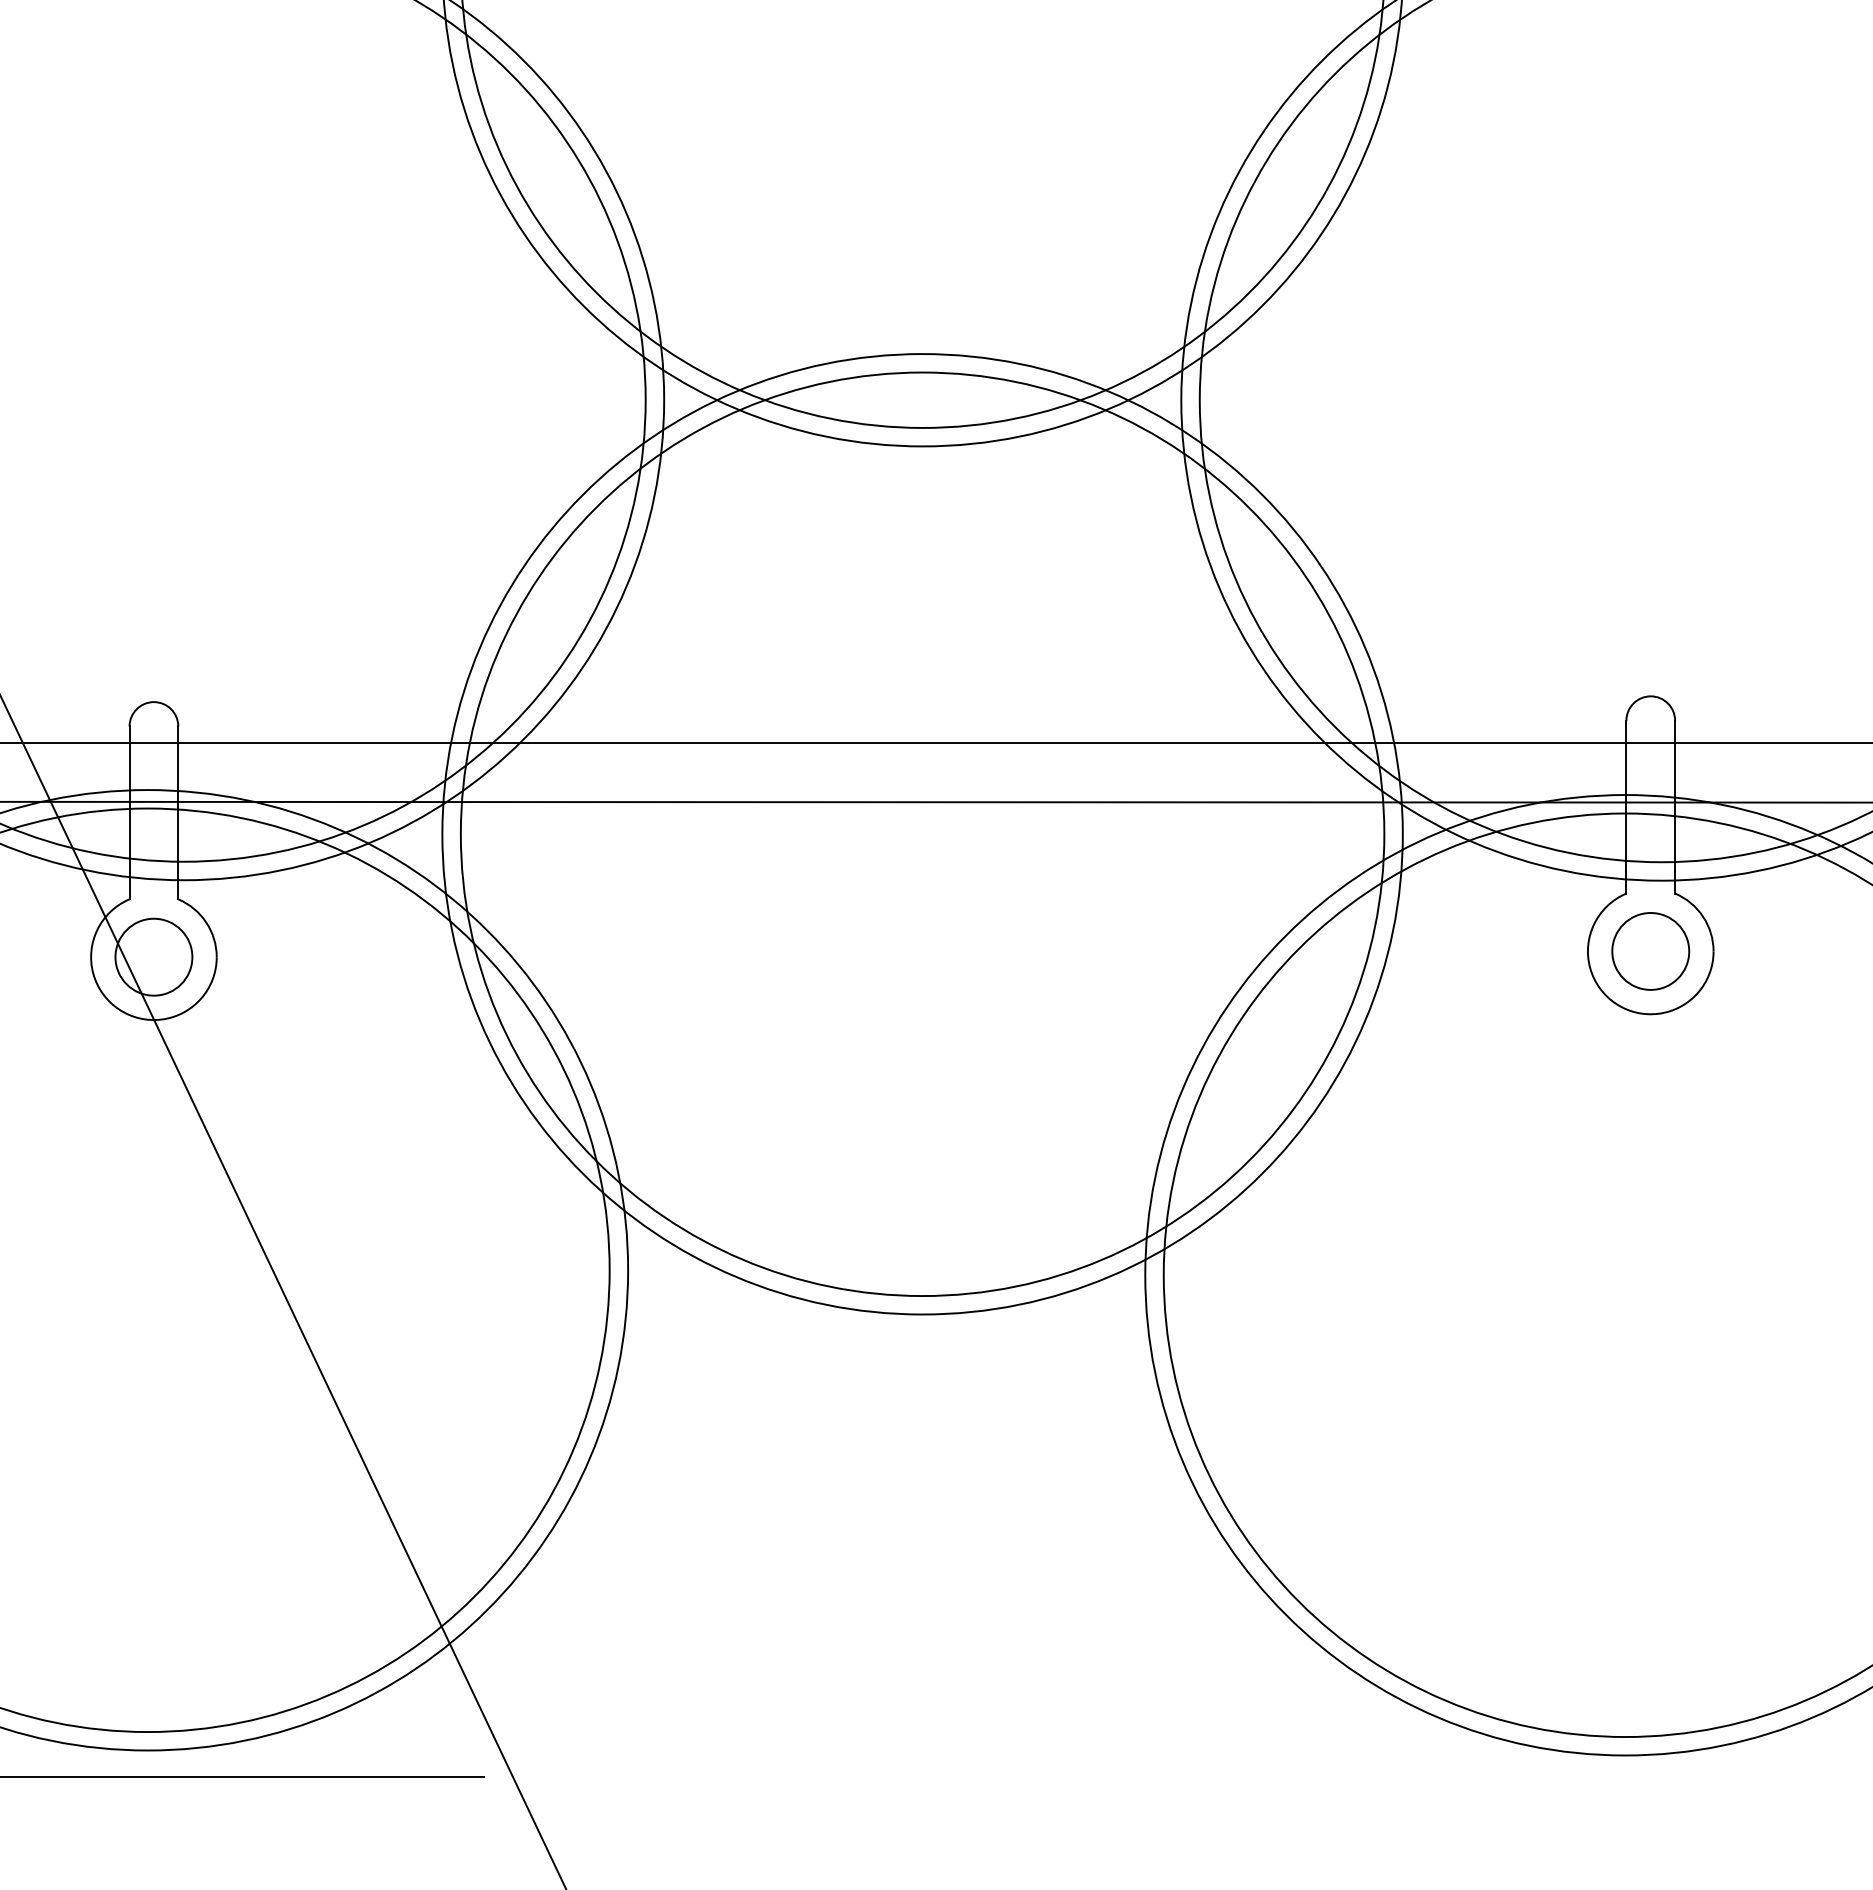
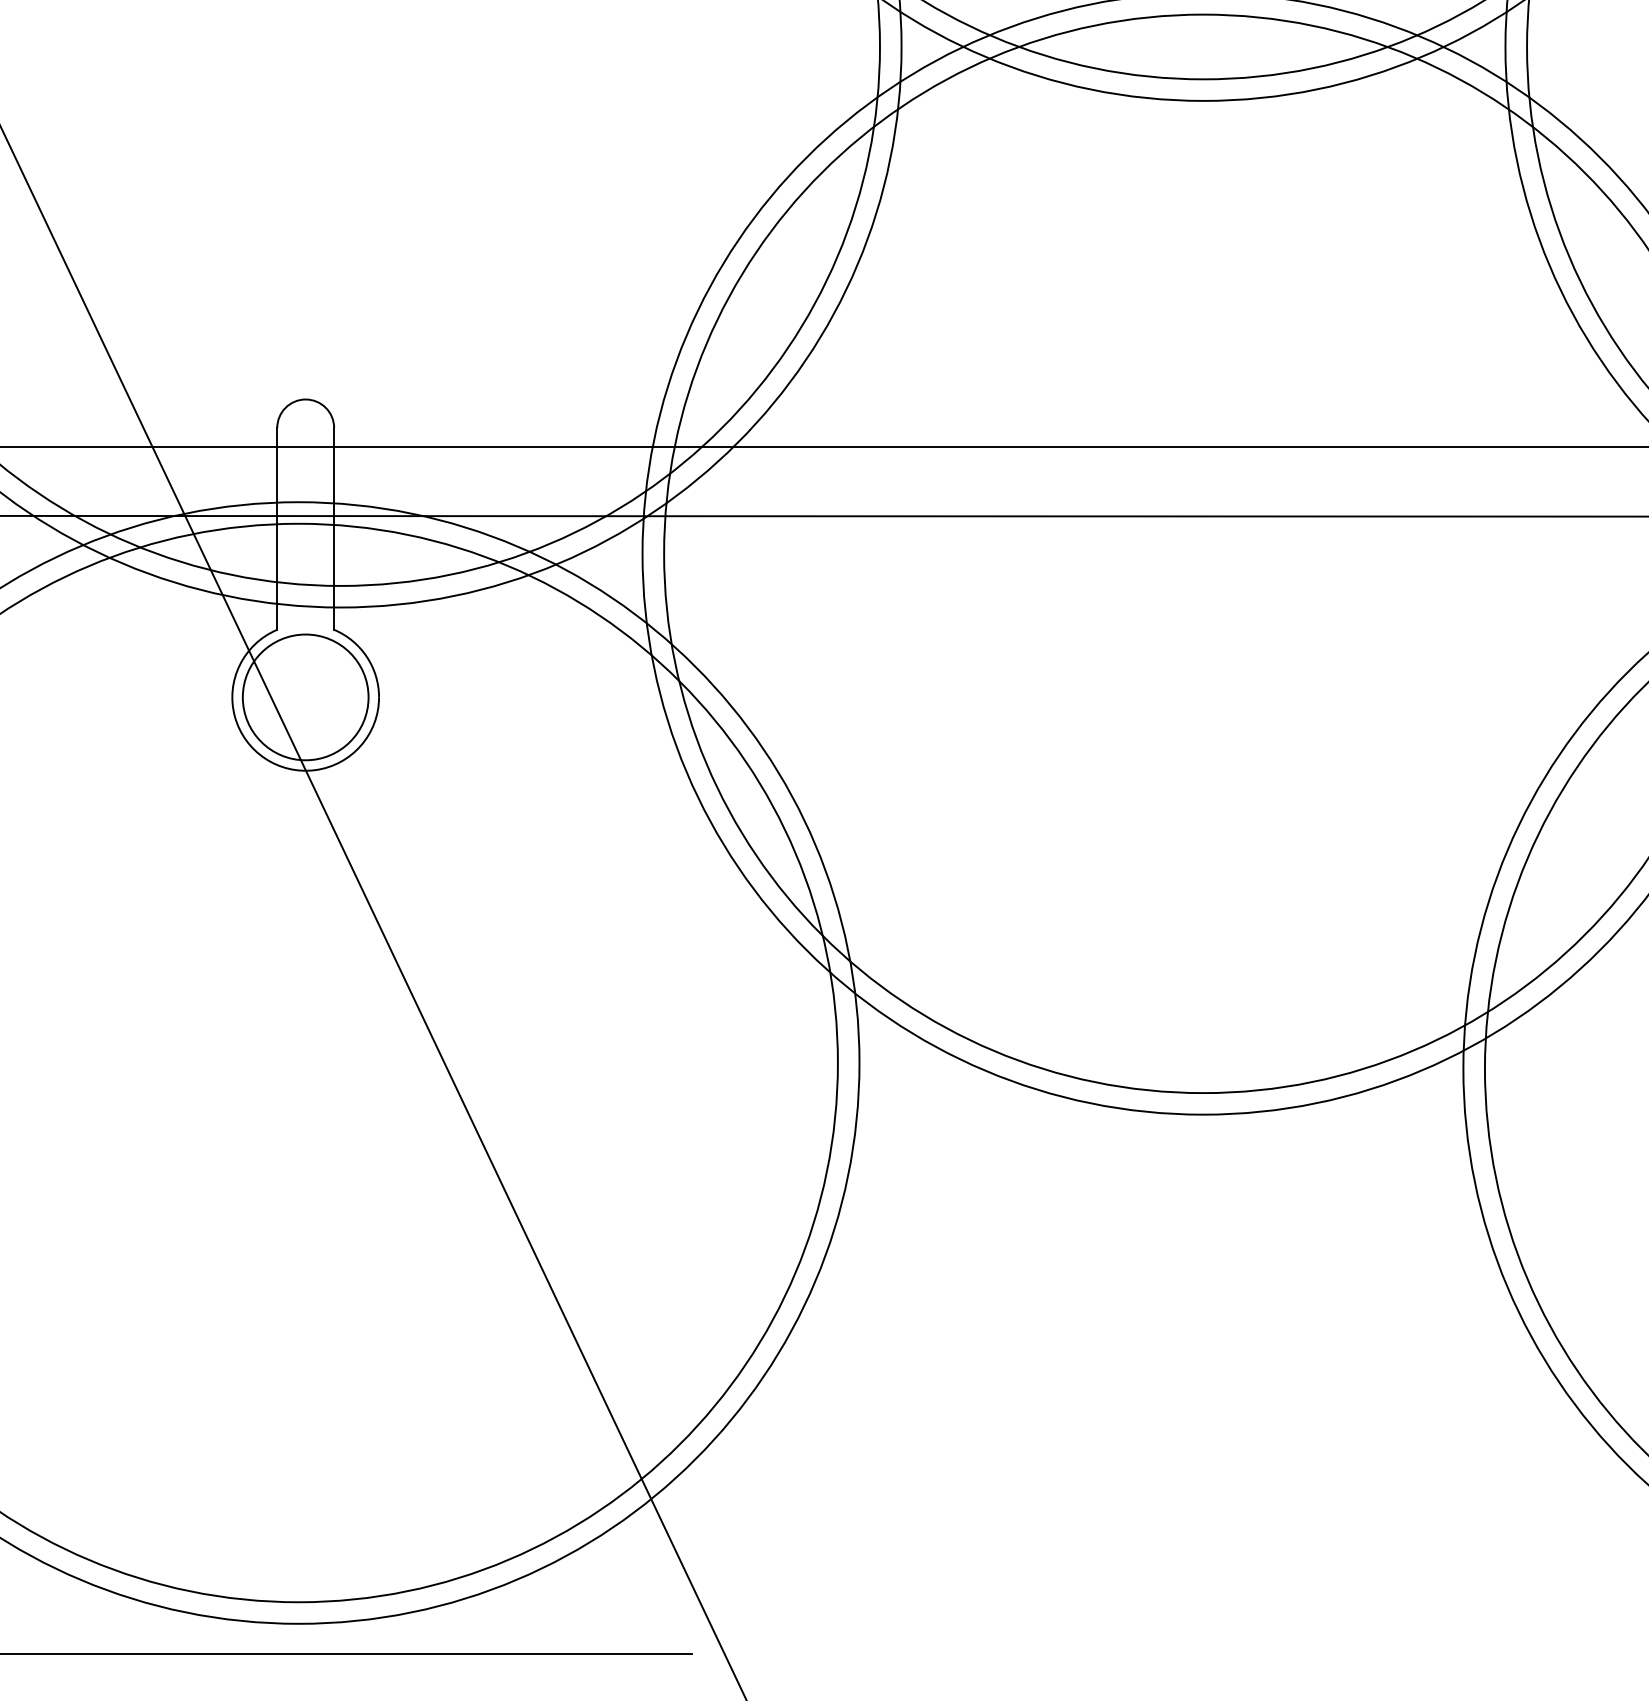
circle: (153, 956) -> (305, 696), size x1.4

